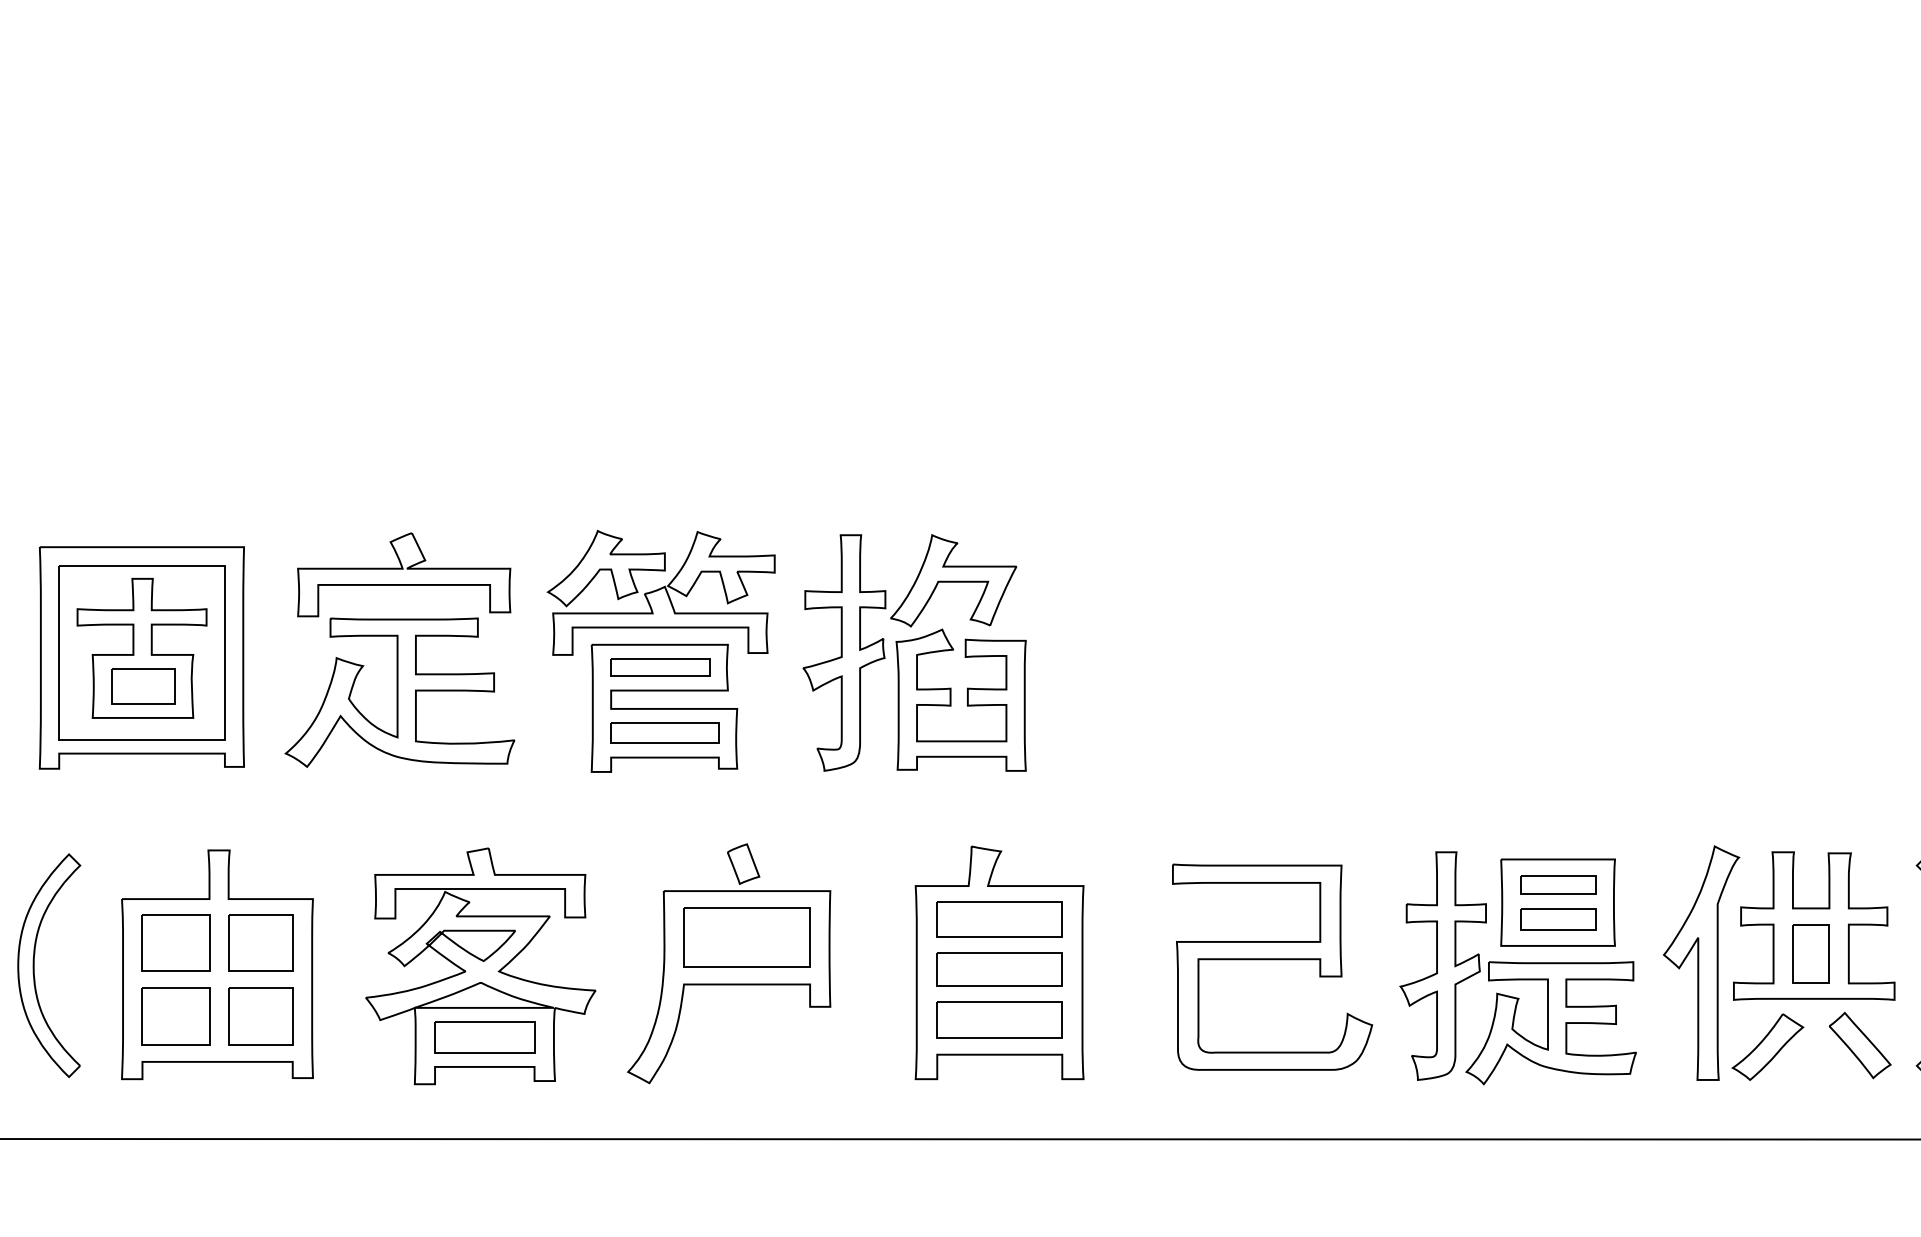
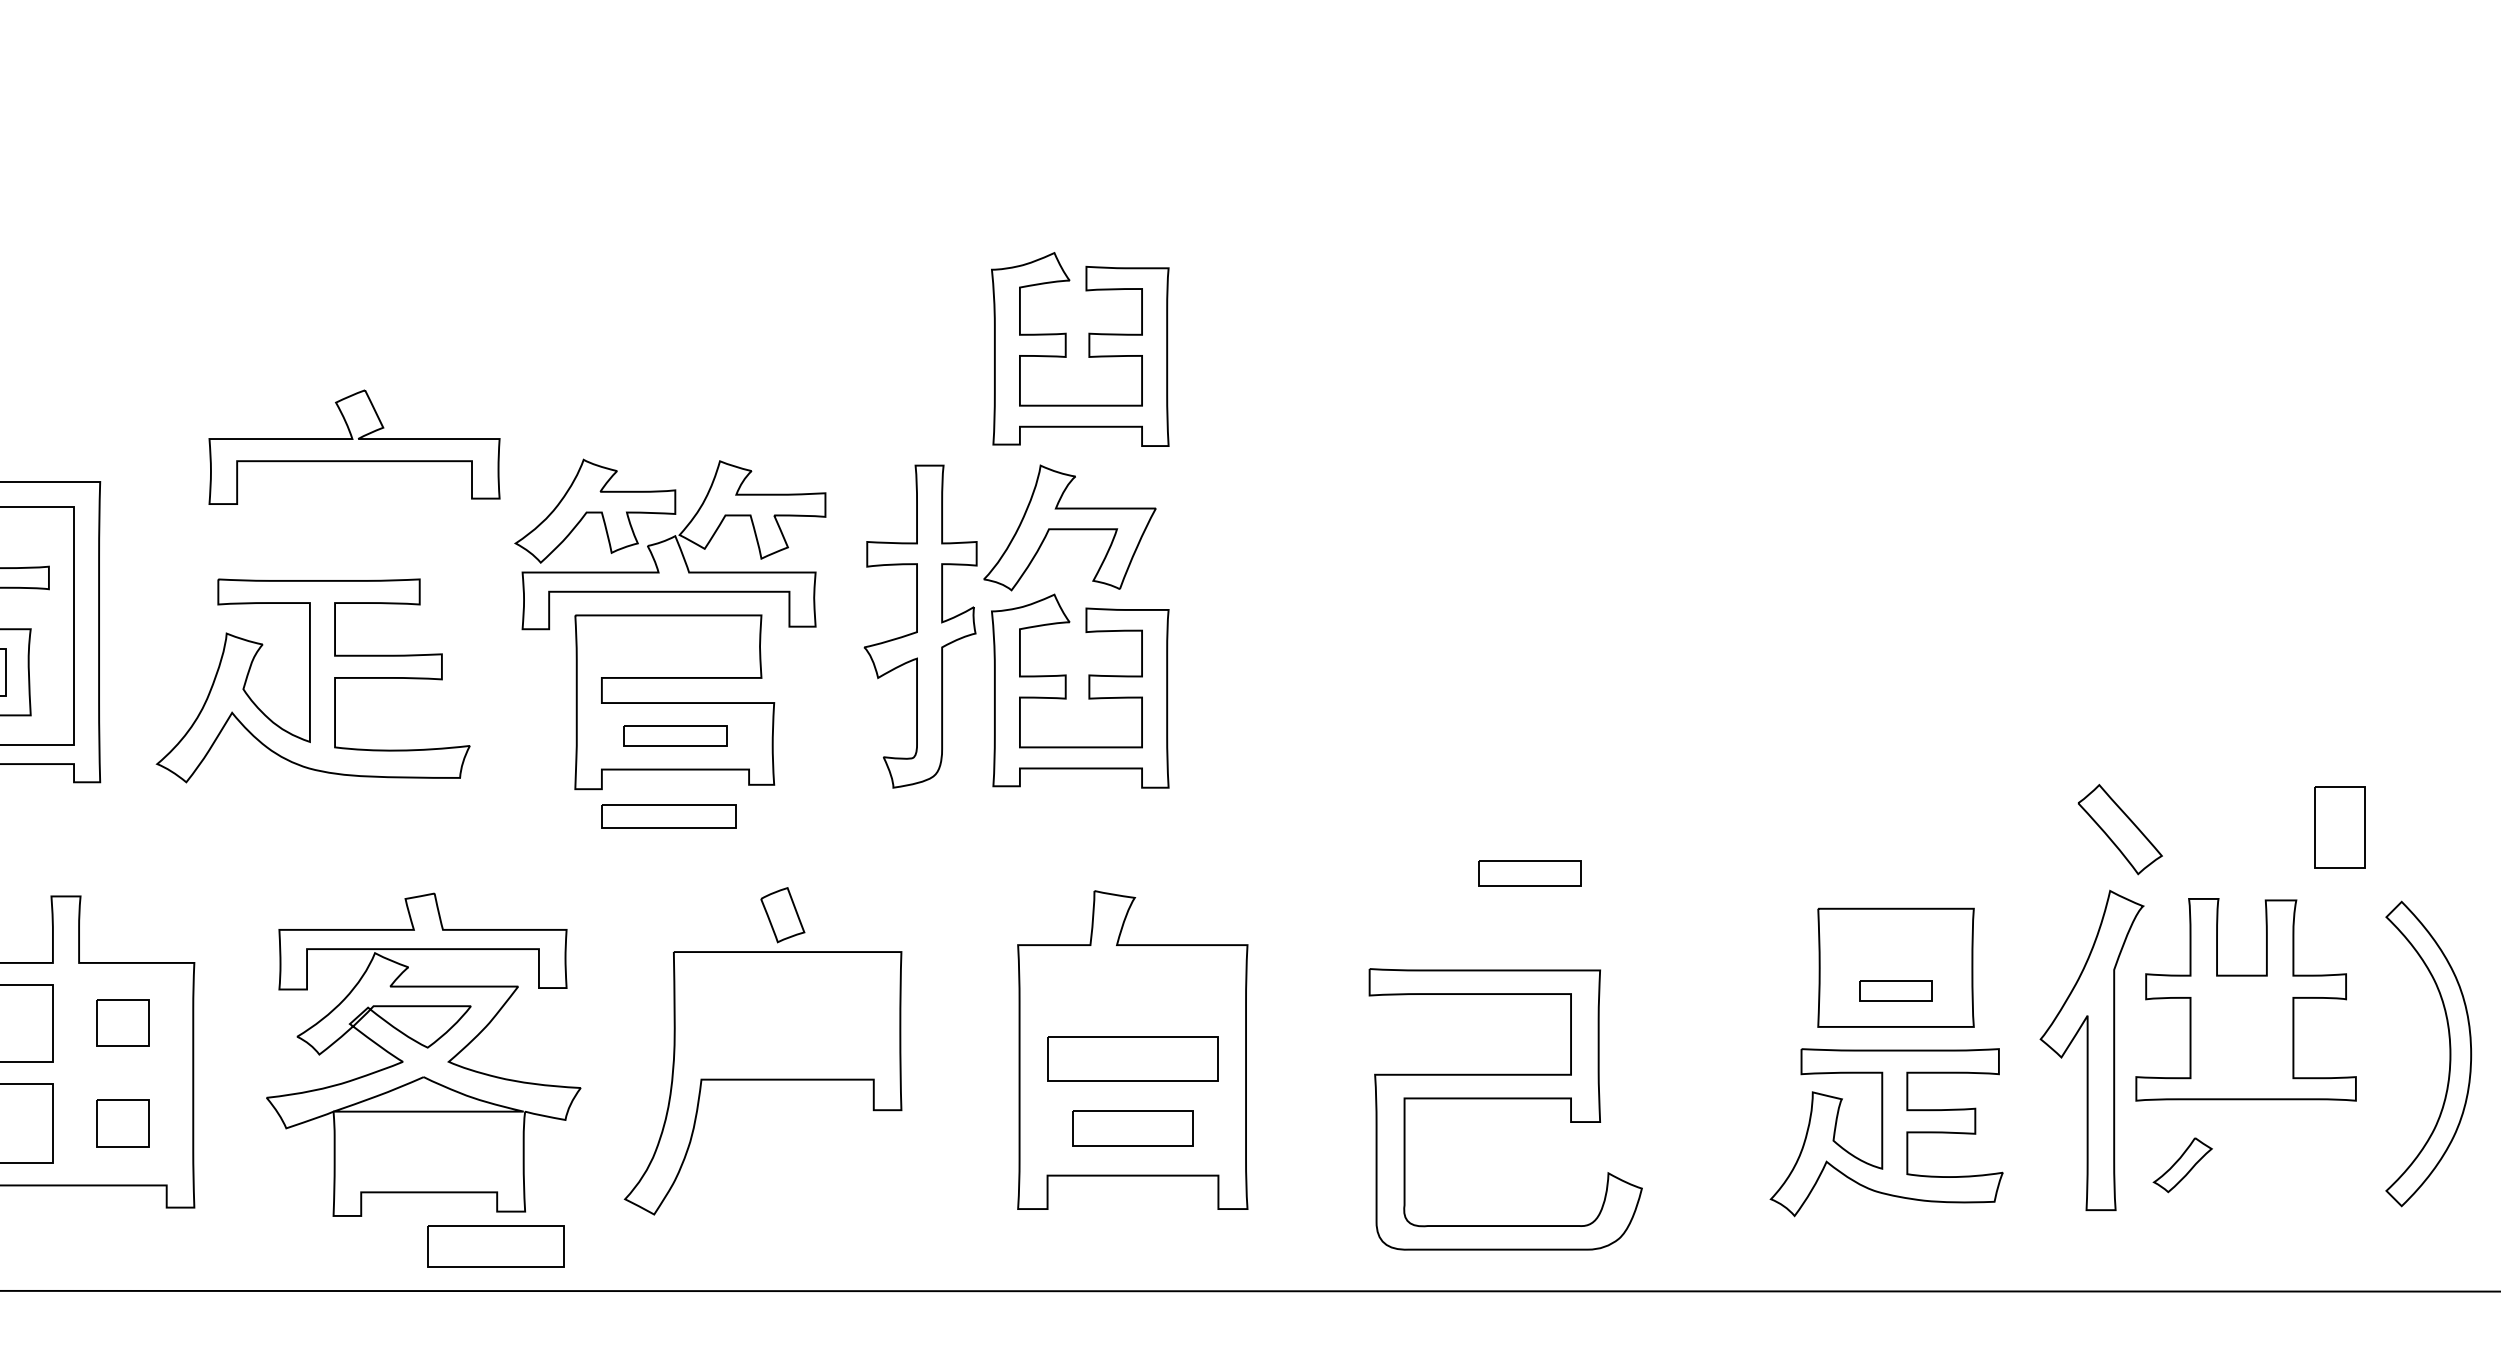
part: (967, 449) -> (1088, 348), added
part: (404, 574) -> (354, 446), moved
part: (660, 667) -> (669, 815), moved
part: (664, 732) -> (674, 735), size x0.7
part: (1558, 884) -> (1530, 873), moved
part: (999, 919) -> (1132, 990), removed
part: (1558, 919) -> (1896, 990), size x0.7
part: (746, 937) -> (786, 1015), removed
part: (260, 942) -> (122, 1022), size x0.6
part: (1810, 953) -> (2339, 826), moved
part: (1442, 965) -> (1738, 1053), removed
part: (1272, 966) -> (1505, 1108), moved
part: (260, 1016) -> (122, 1123), size x0.6
part: (999, 1019) -> (1132, 1127), size x0.7
part: (484, 1037) -> (495, 1246), moved
part: (1860, 1045) -> (2120, 829), moved
part: (1767, 1046) -> (2182, 1164), size x0.6

